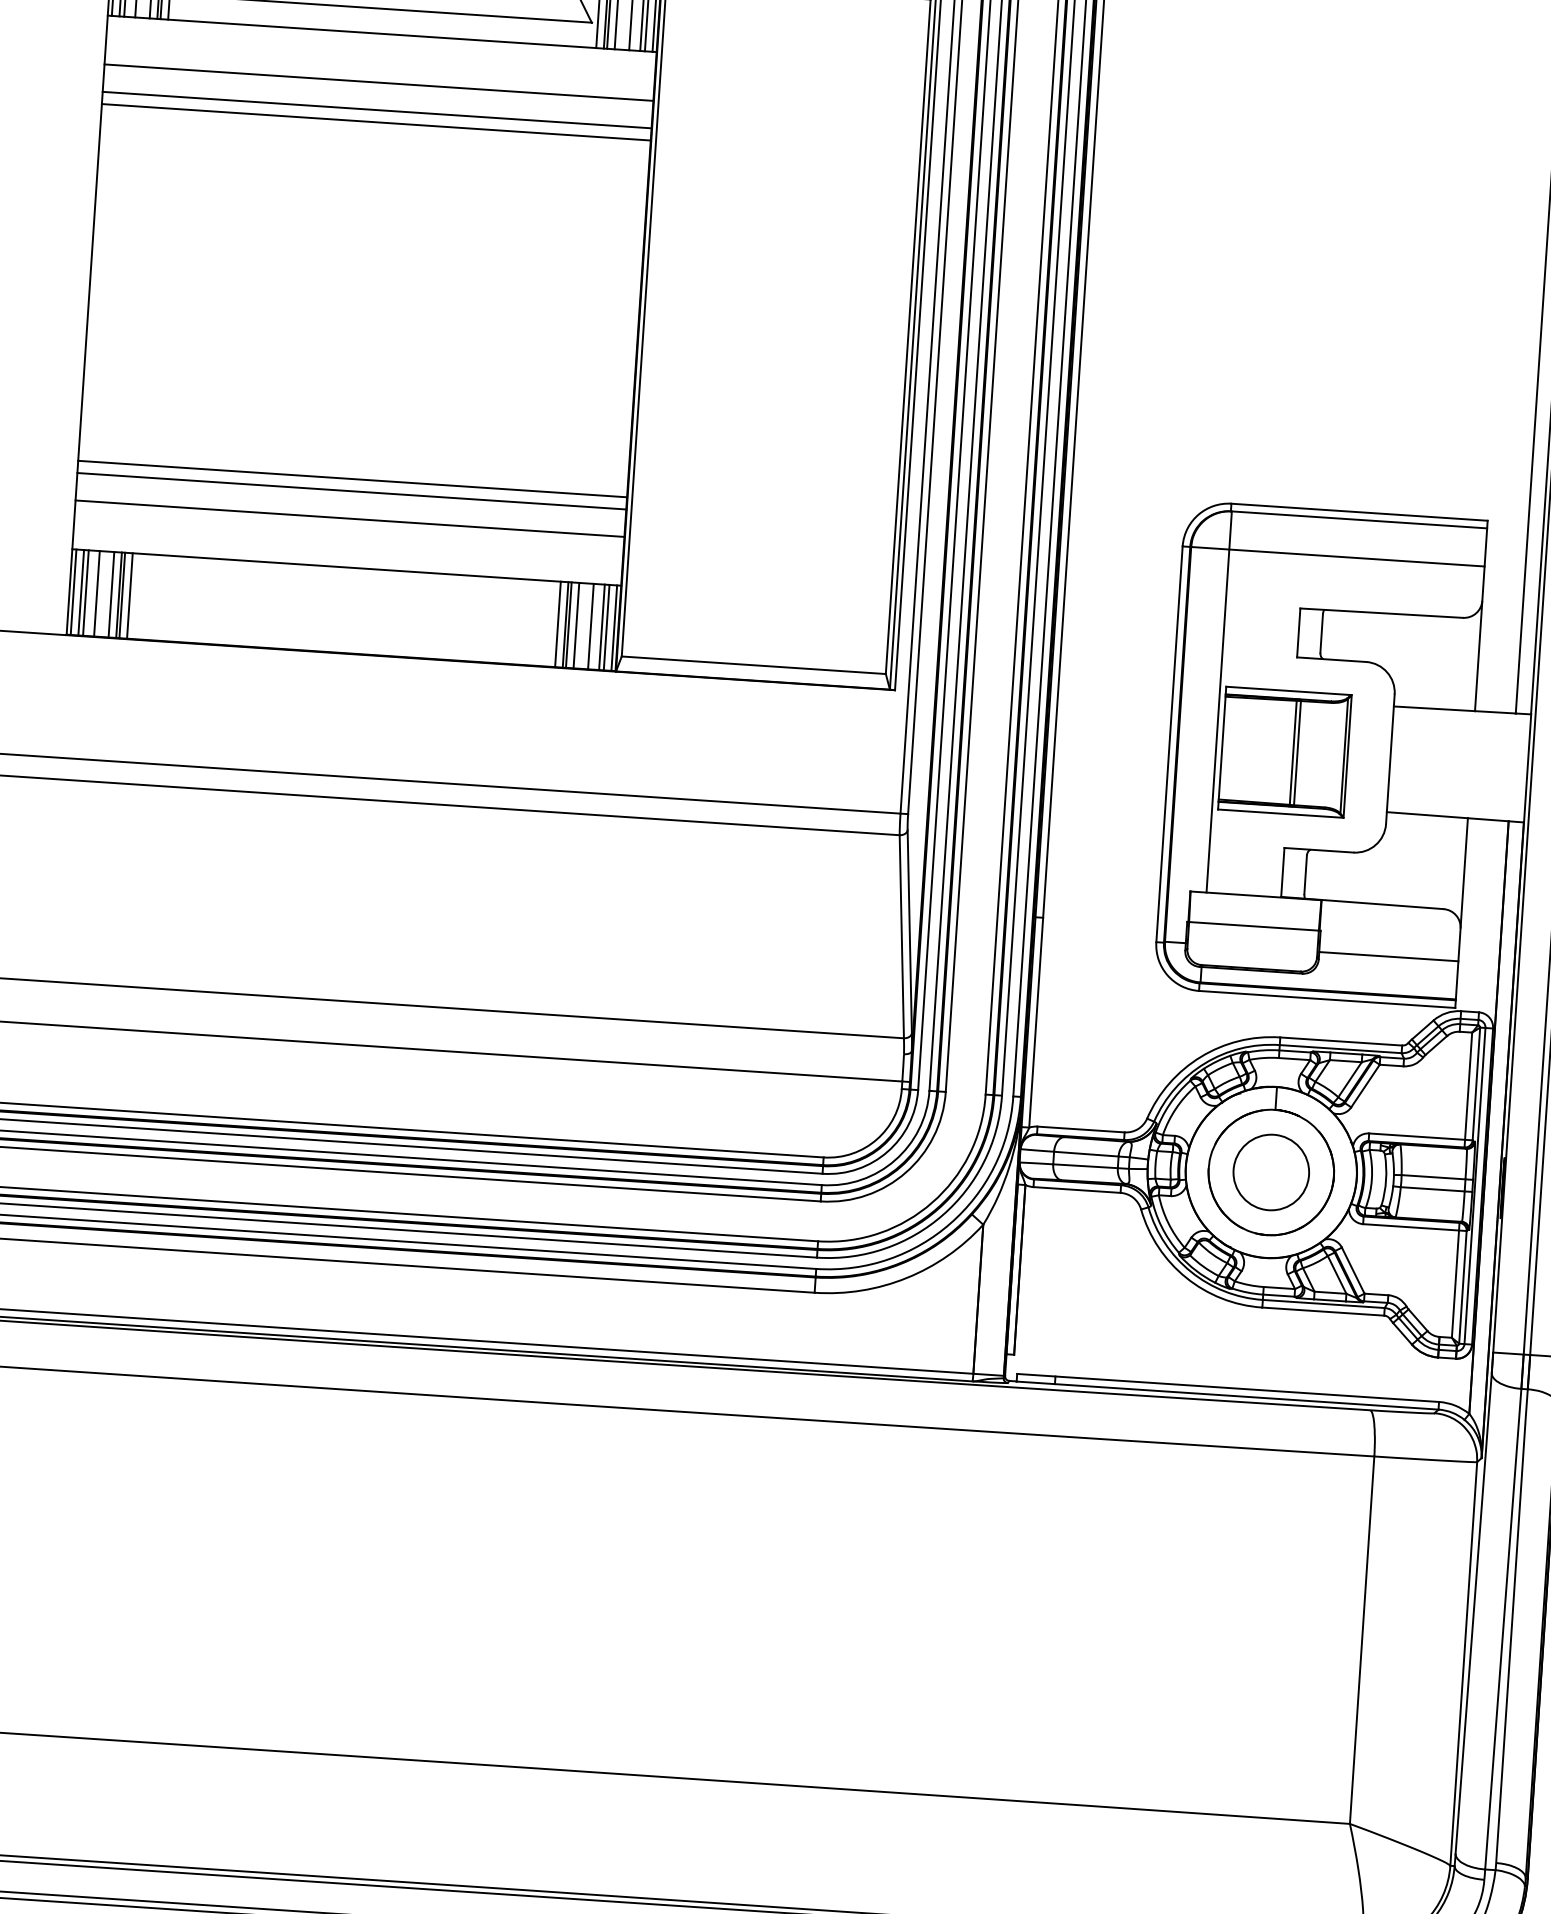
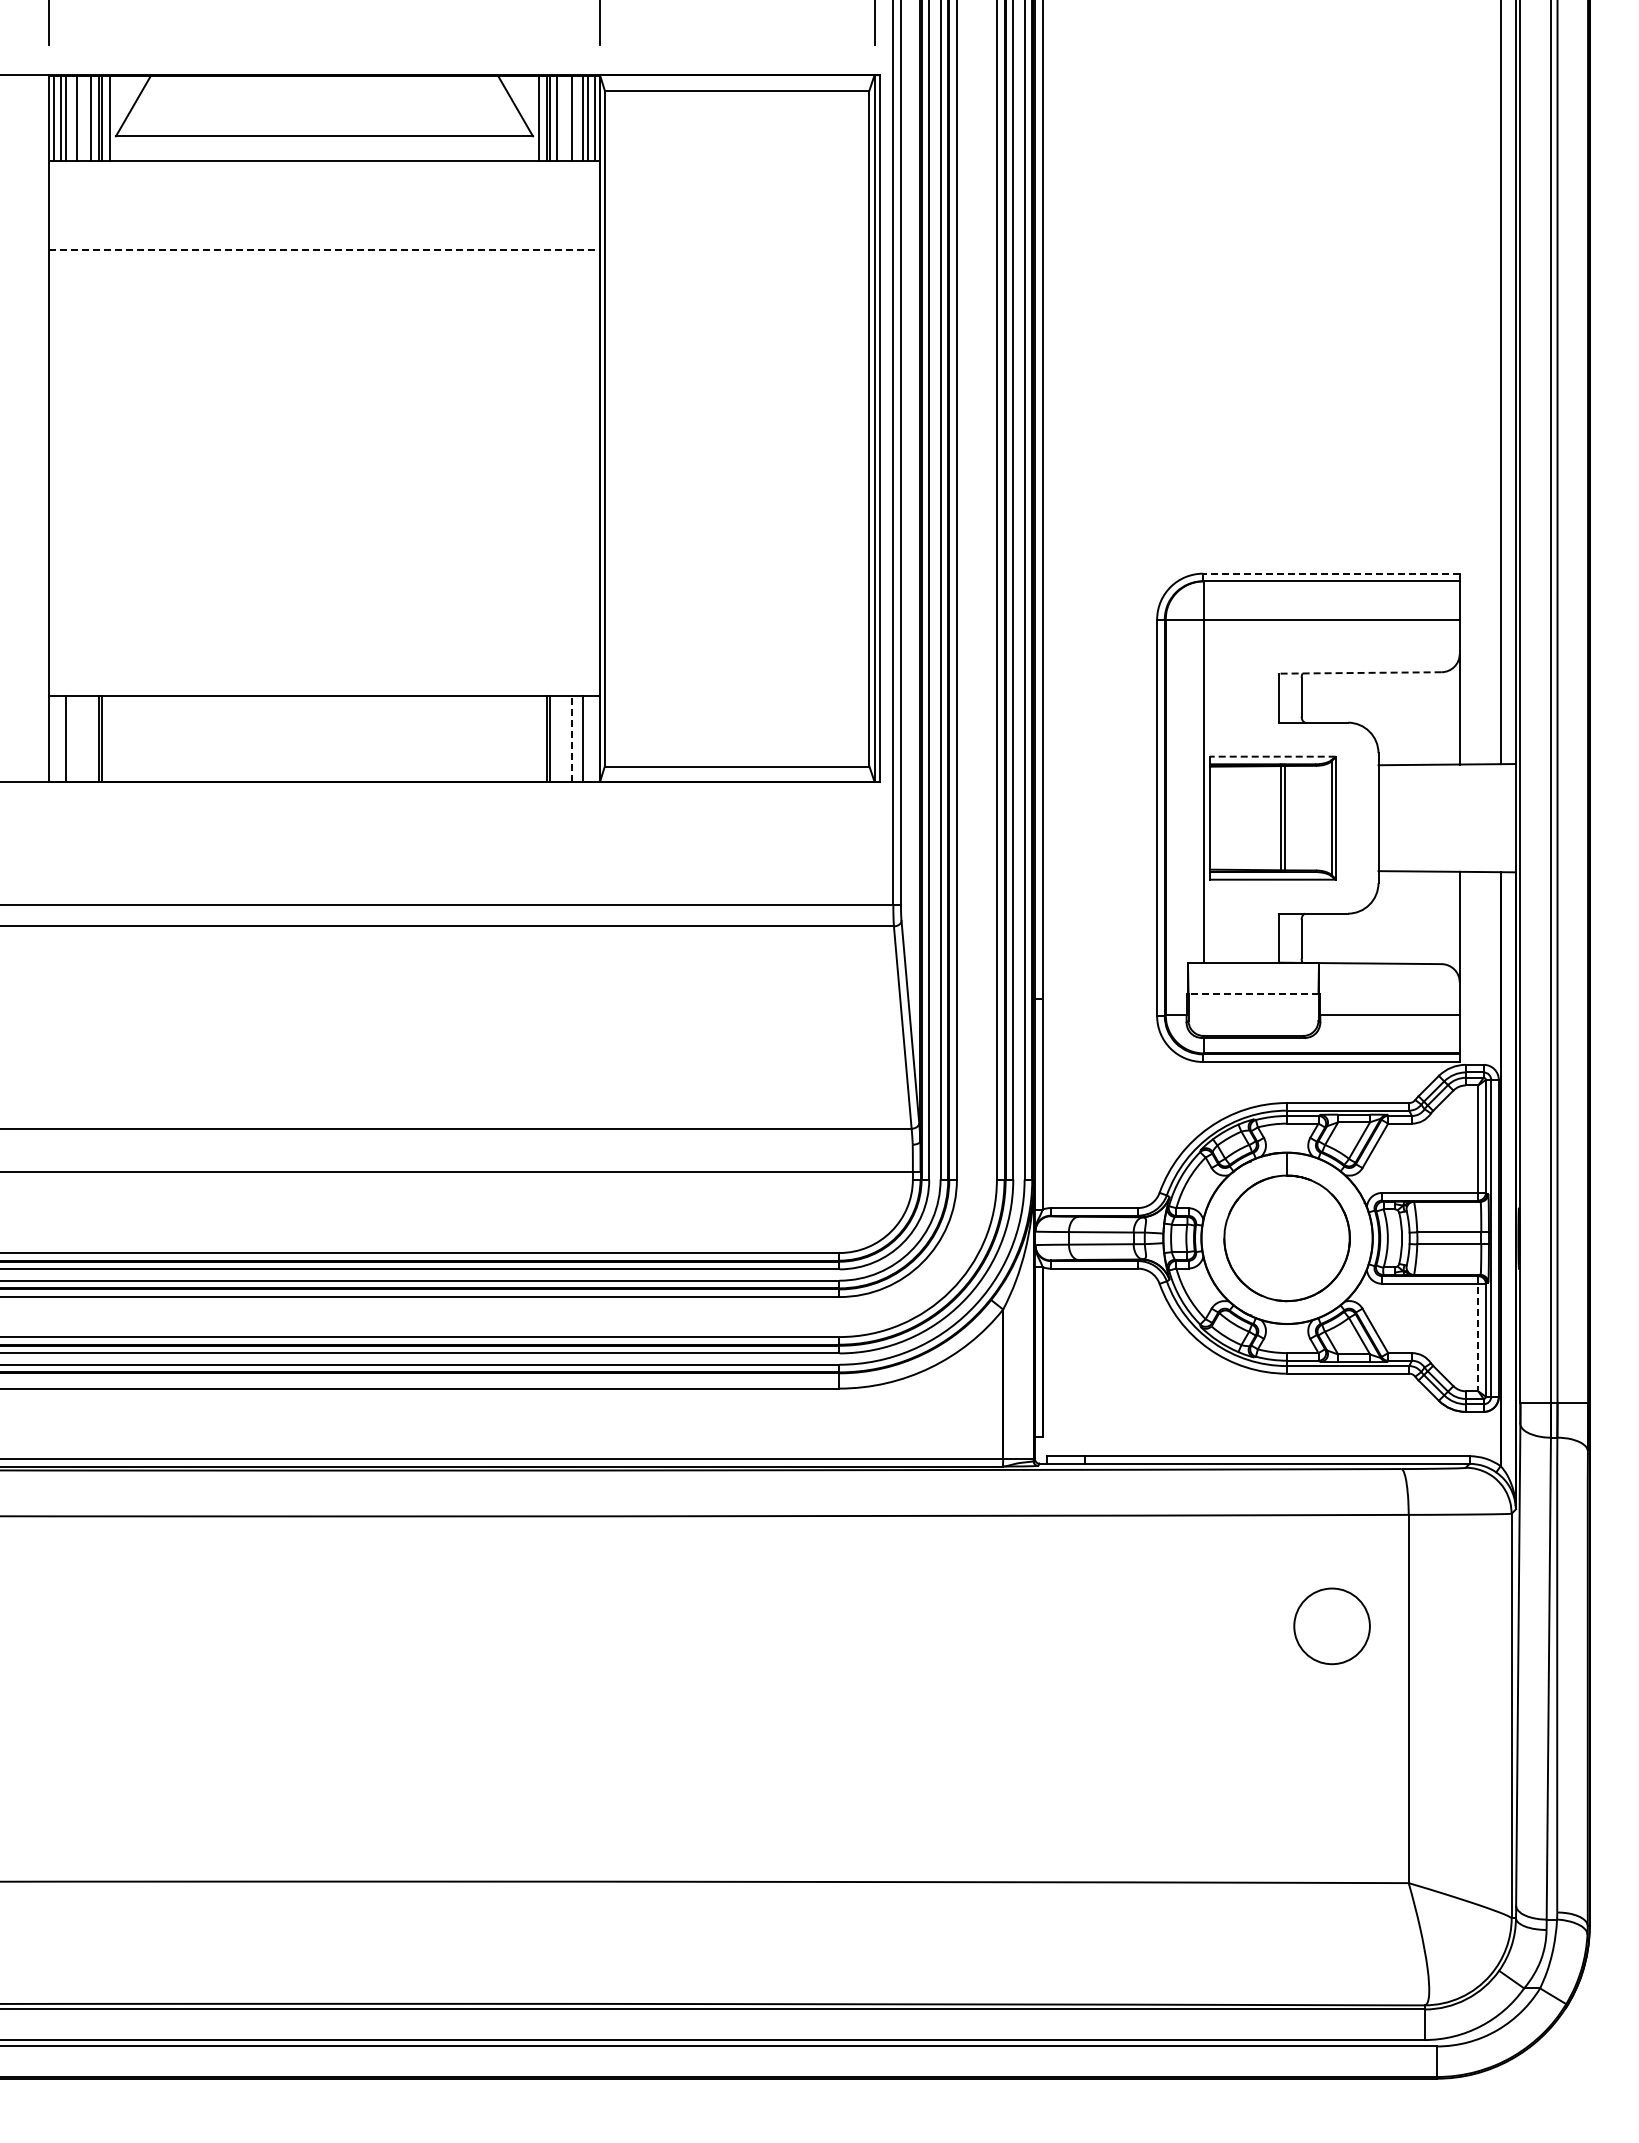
line: (378, 83) -> (324, 210), removed
line: (377, 110) -> (324, 237), removed
line: (376, 122) -> (324, 249), solid -> dashed
line: (352, 479) -> (324, 607), removed
line: (351, 491) -> (324, 619), removed
line: (1358, 511) -> (1330, 573), solid -> dashed
line: (349, 519) -> (324, 647), removed
line: (73, 591) -> (53, 738), removed
line: (81, 592) -> (61, 738), removed
line: (96, 593) -> (76, 738), removed
line: (111, 594) -> (91, 738), removed
line: (129, 595) -> (109, 738), removed
line: (1381, 612) -> (1359, 672), solid -> dashed
line: (558, 624) -> (539, 738), removed
line: (576, 625) -> (557, 738), removed
line: (591, 626) -> (572, 738), solid -> dashed
line: (606, 627) -> (587, 738), removed
line: (614, 627) -> (595, 738), removed
line: (1288, 690) -> (1272, 756), solid -> dashed
line: (1254, 925) -> (1253, 993), solid -> dashed
circle: (1270, 1172) -> (1331, 1626), moved
line: (1455, 1280) -> (1478, 1333), solid -> dashed

